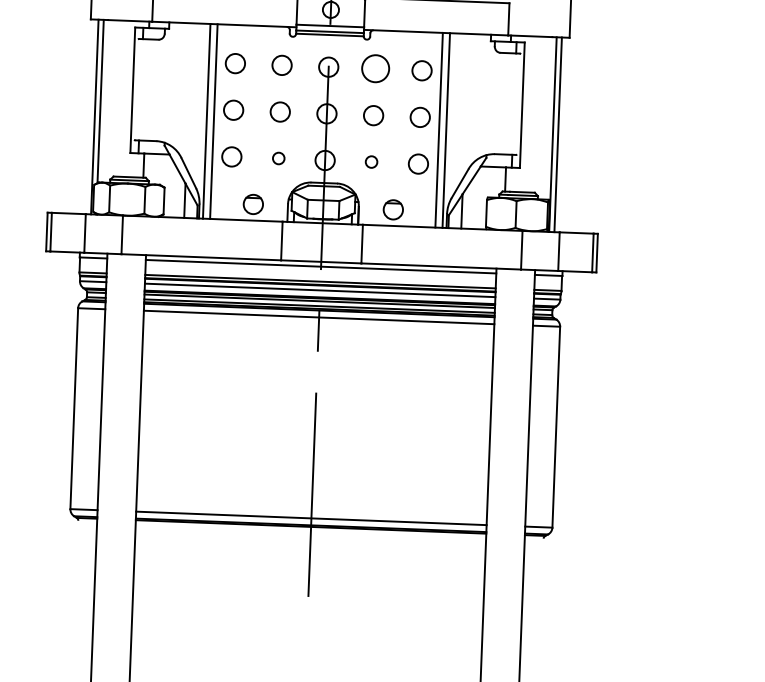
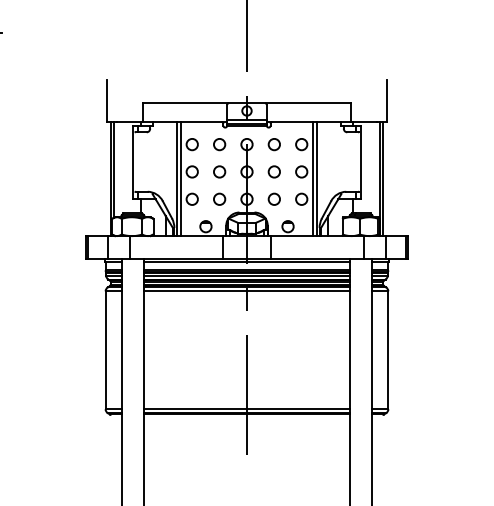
circle: (373, 68) -> (273, 144), size x0.71
circle: (278, 157) -> (219, 198), size x1.67
circle: (370, 160) -> (273, 198), size x1.67

